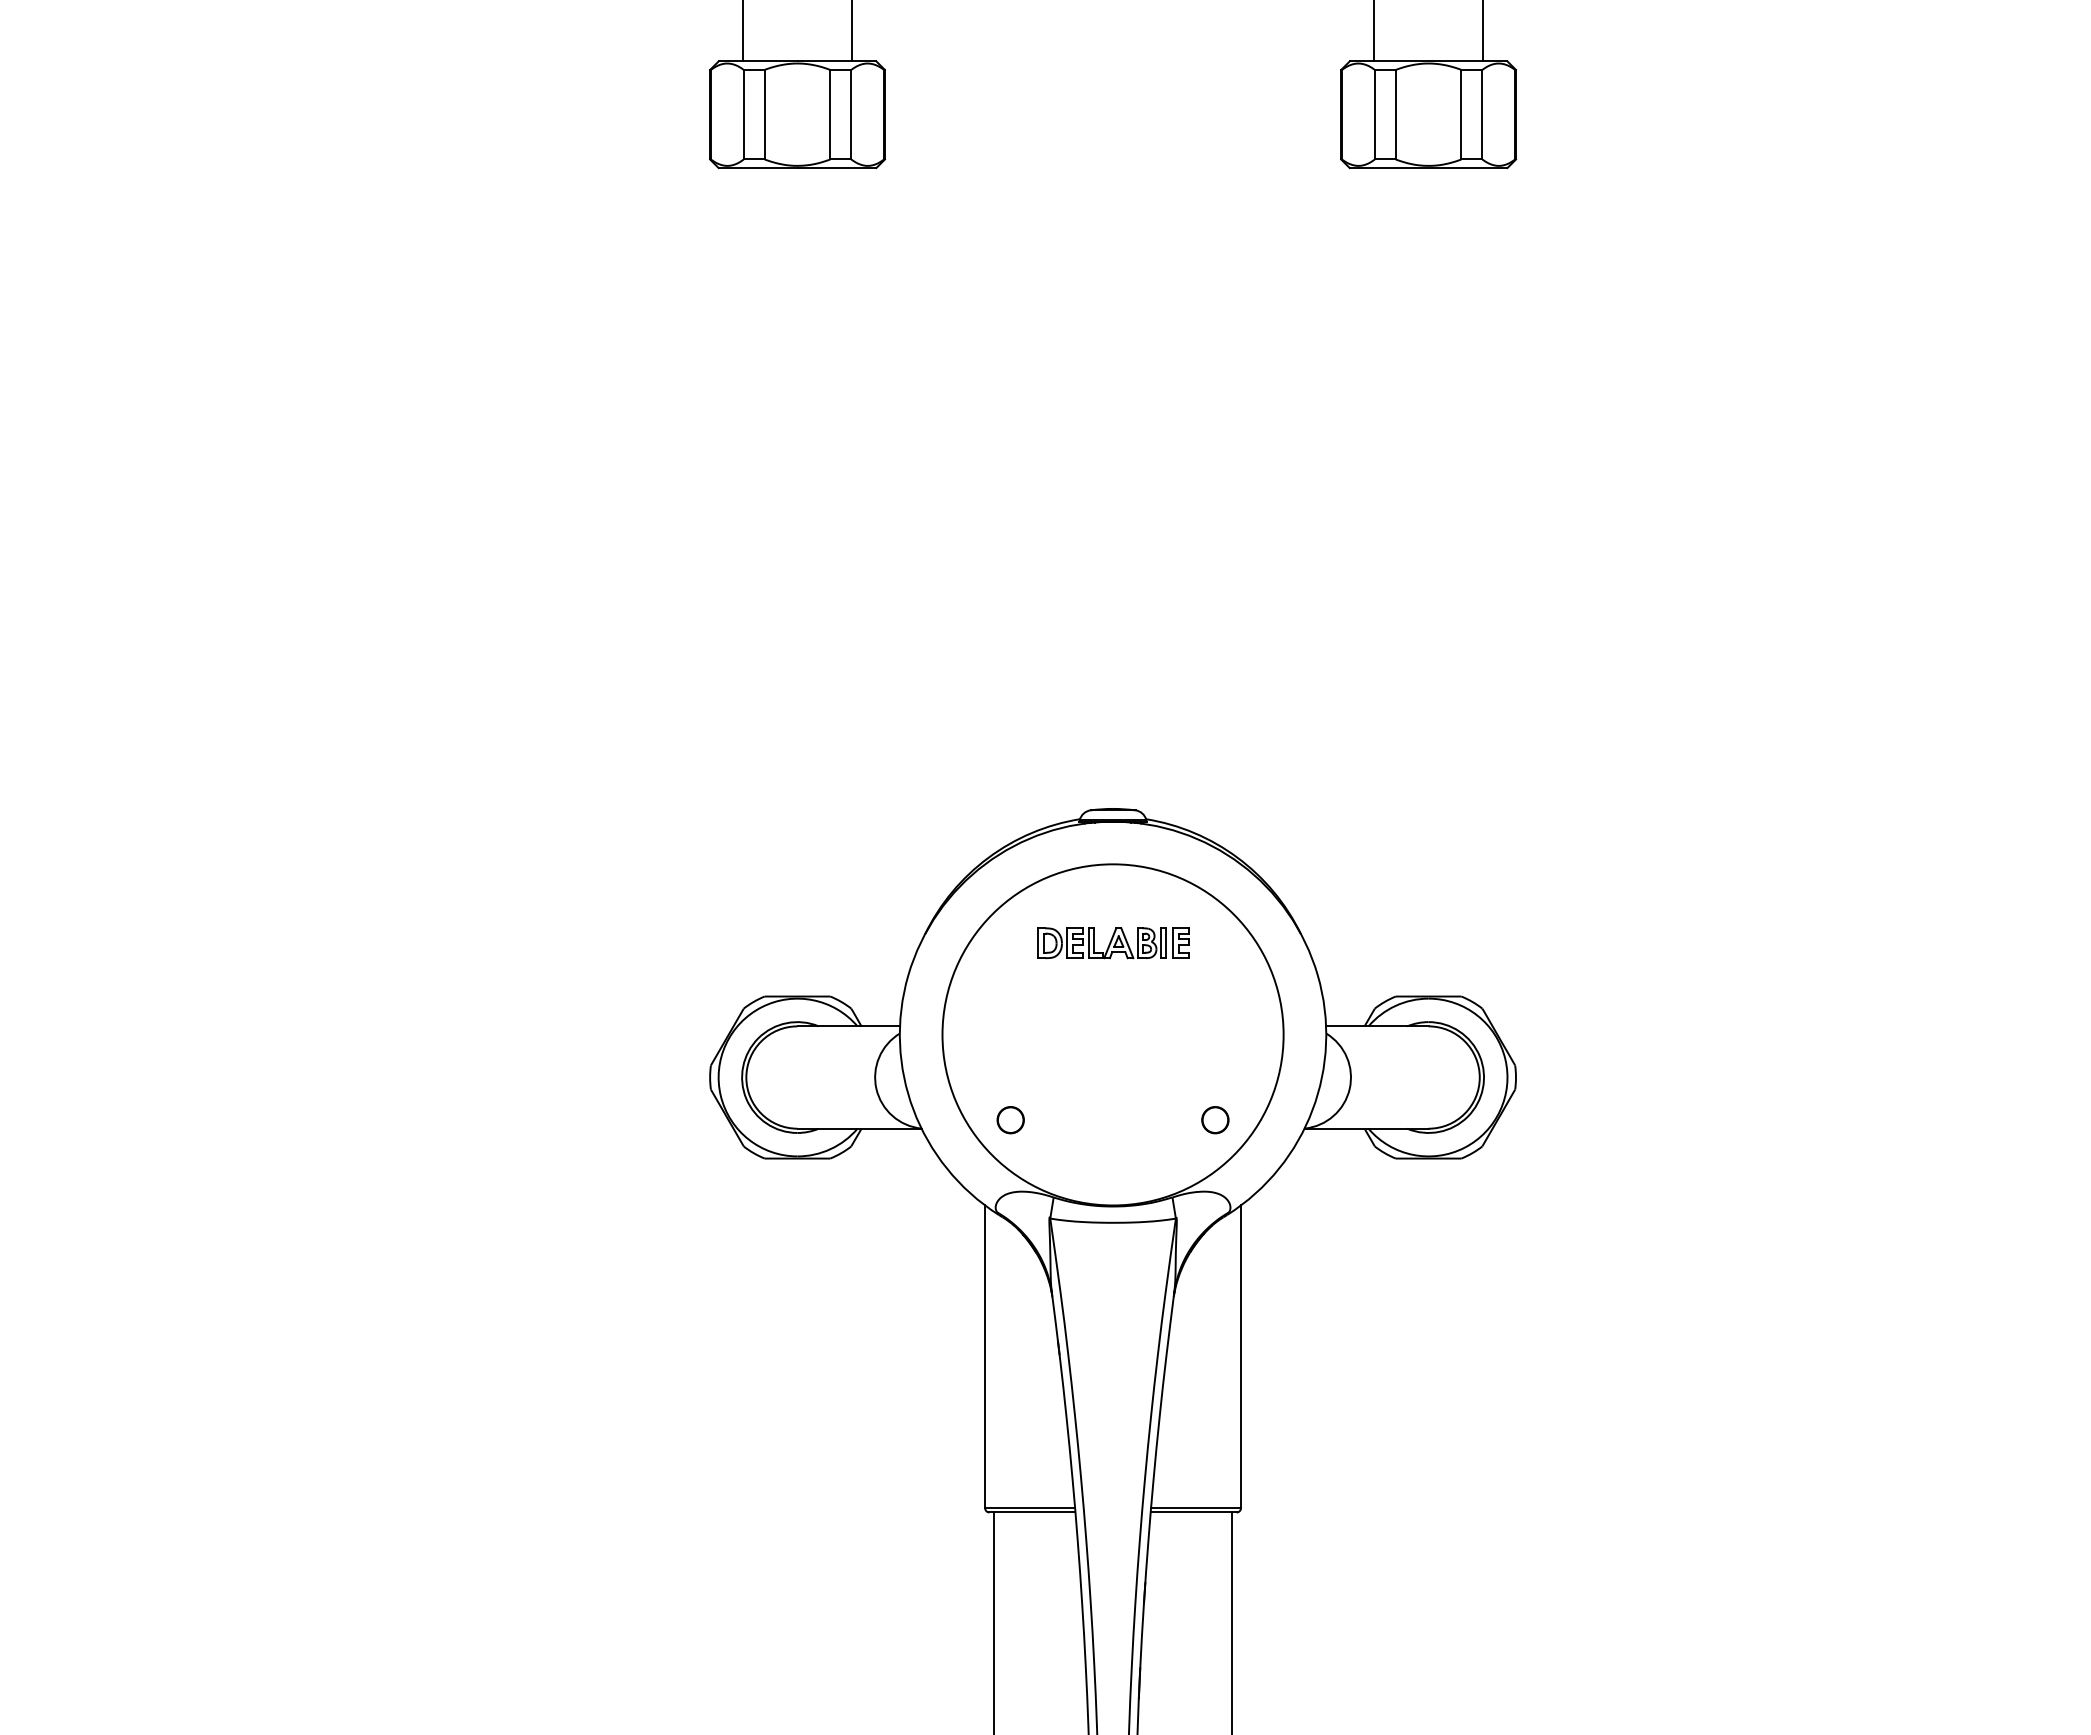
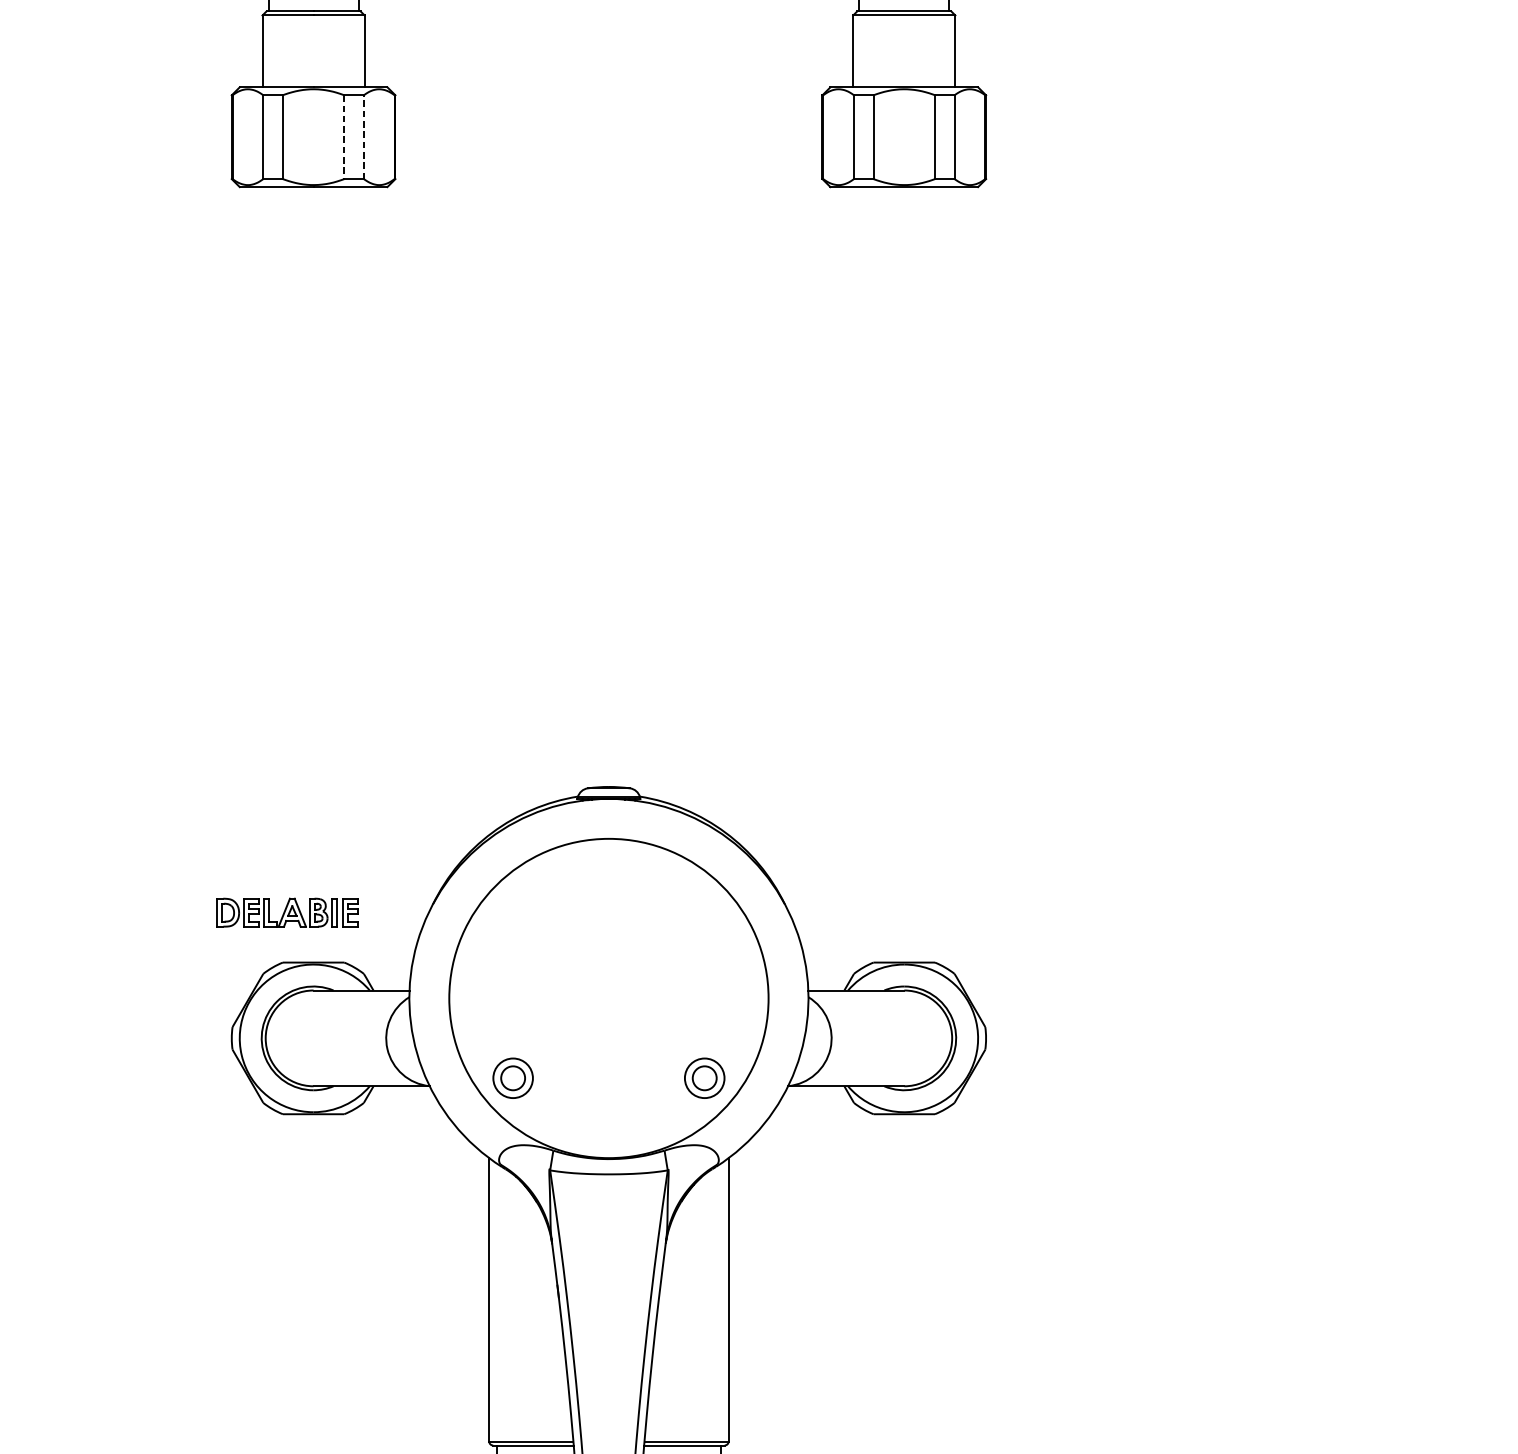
line: (830, 114) -> (344, 136), solid -> dashed
line: (851, 114) -> (364, 136), solid -> dashed
part: (1113, 943) -> (287, 912), moved
circle: (1010, 1119) -> (512, 1077), size x1.6
circle: (1215, 1119) -> (704, 1077), size x1.6

